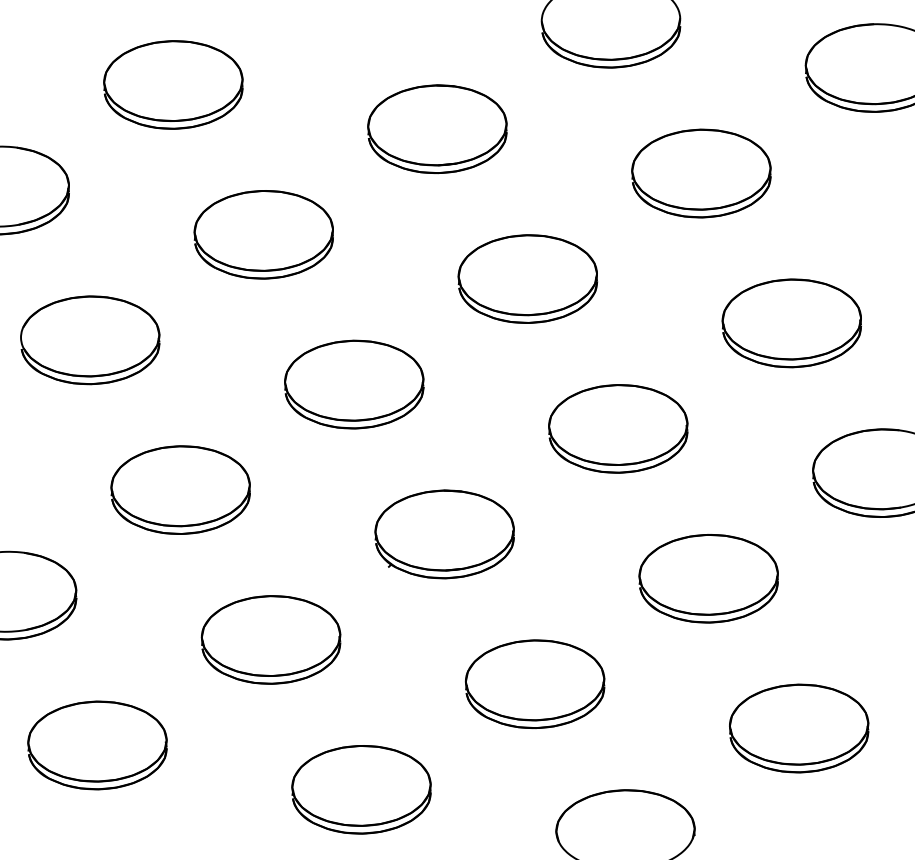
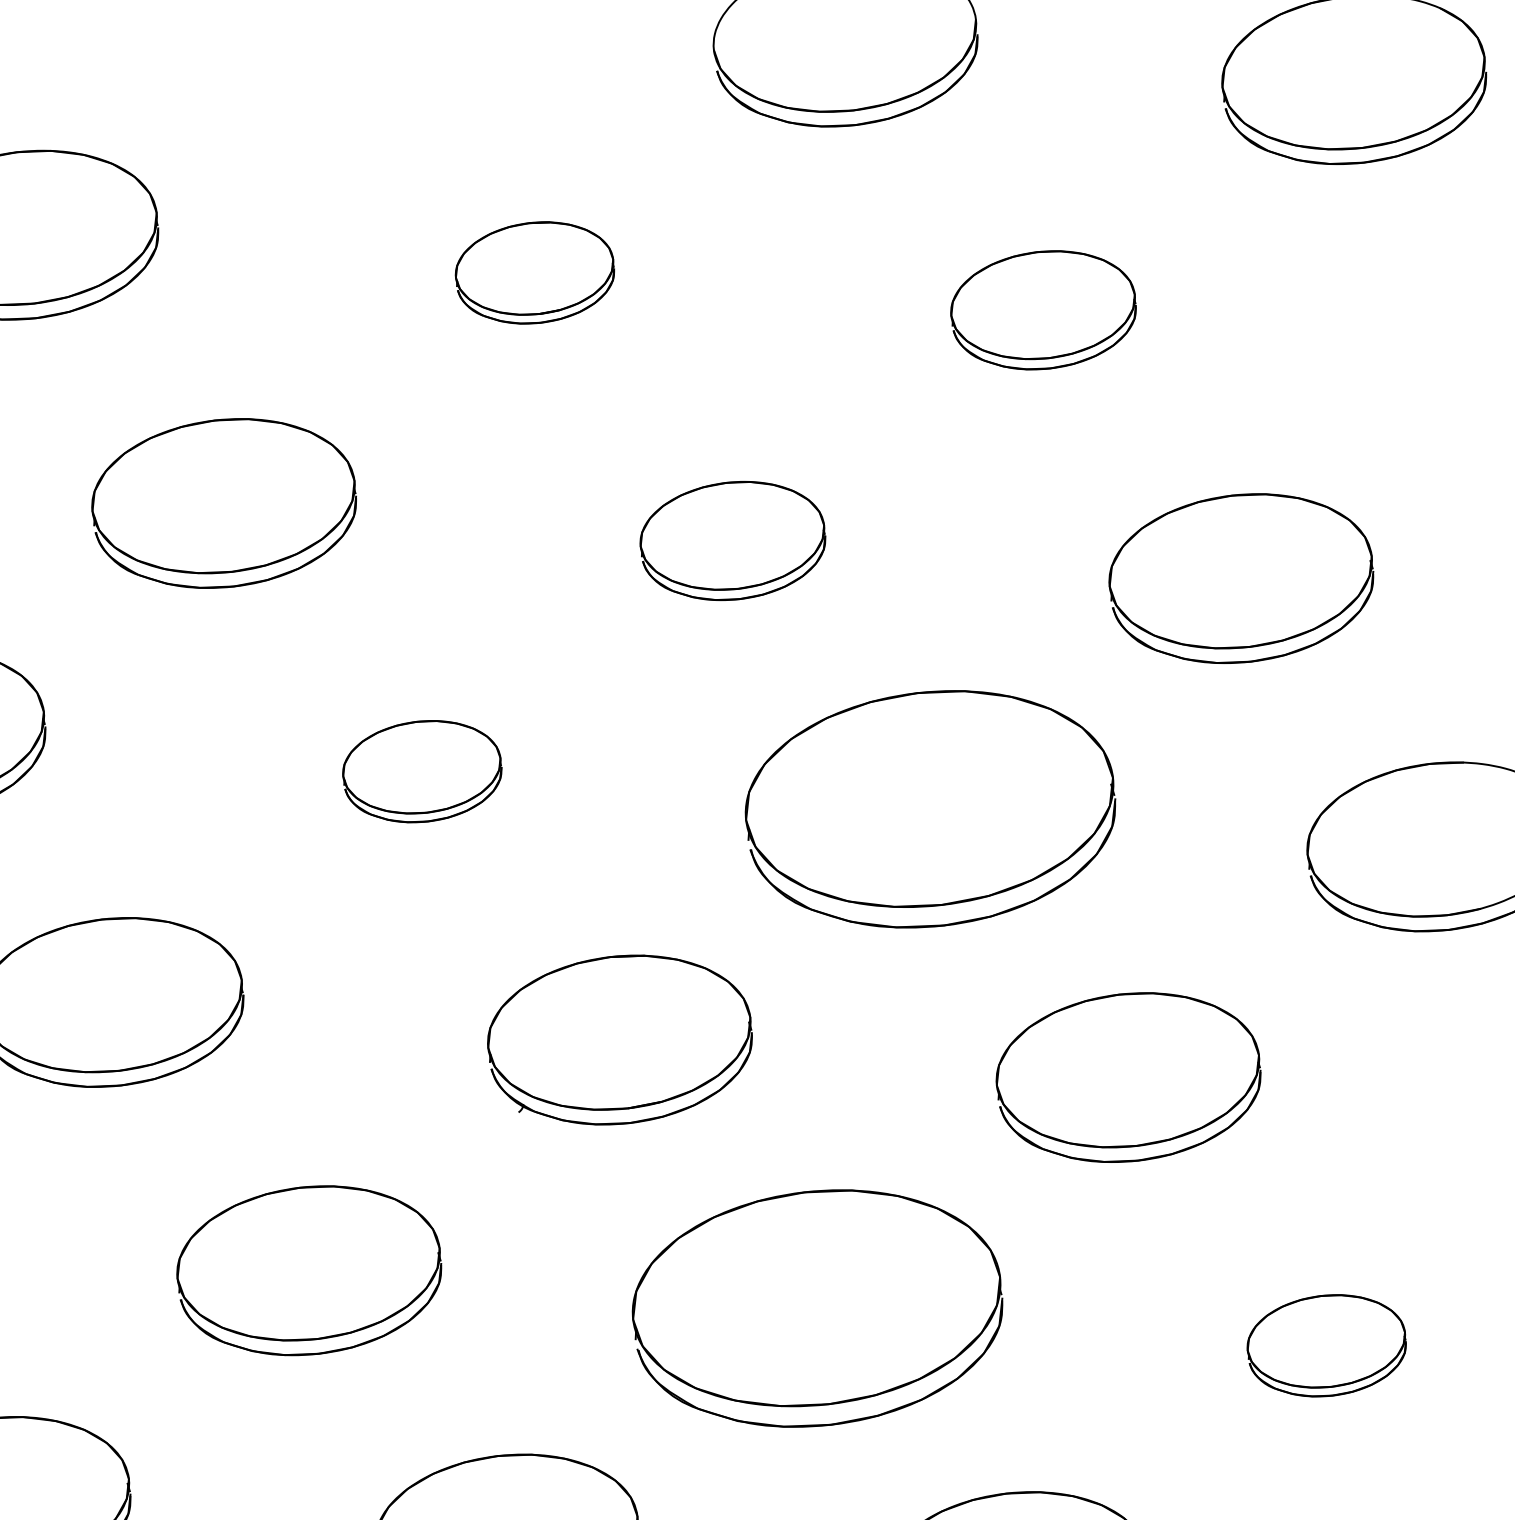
part: (437, 129) -> (535, 273), size x0.6
part: (701, 173) -> (1043, 310), size x0.7
part: (527, 278) -> (732, 540), size x0.7
part: (354, 384) -> (422, 771), size x0.6
part: (618, 428) -> (931, 808), size x1.4
part: (535, 683) -> (818, 1306), size x1.4
part: (799, 728) -> (1327, 1345), size x0.6

